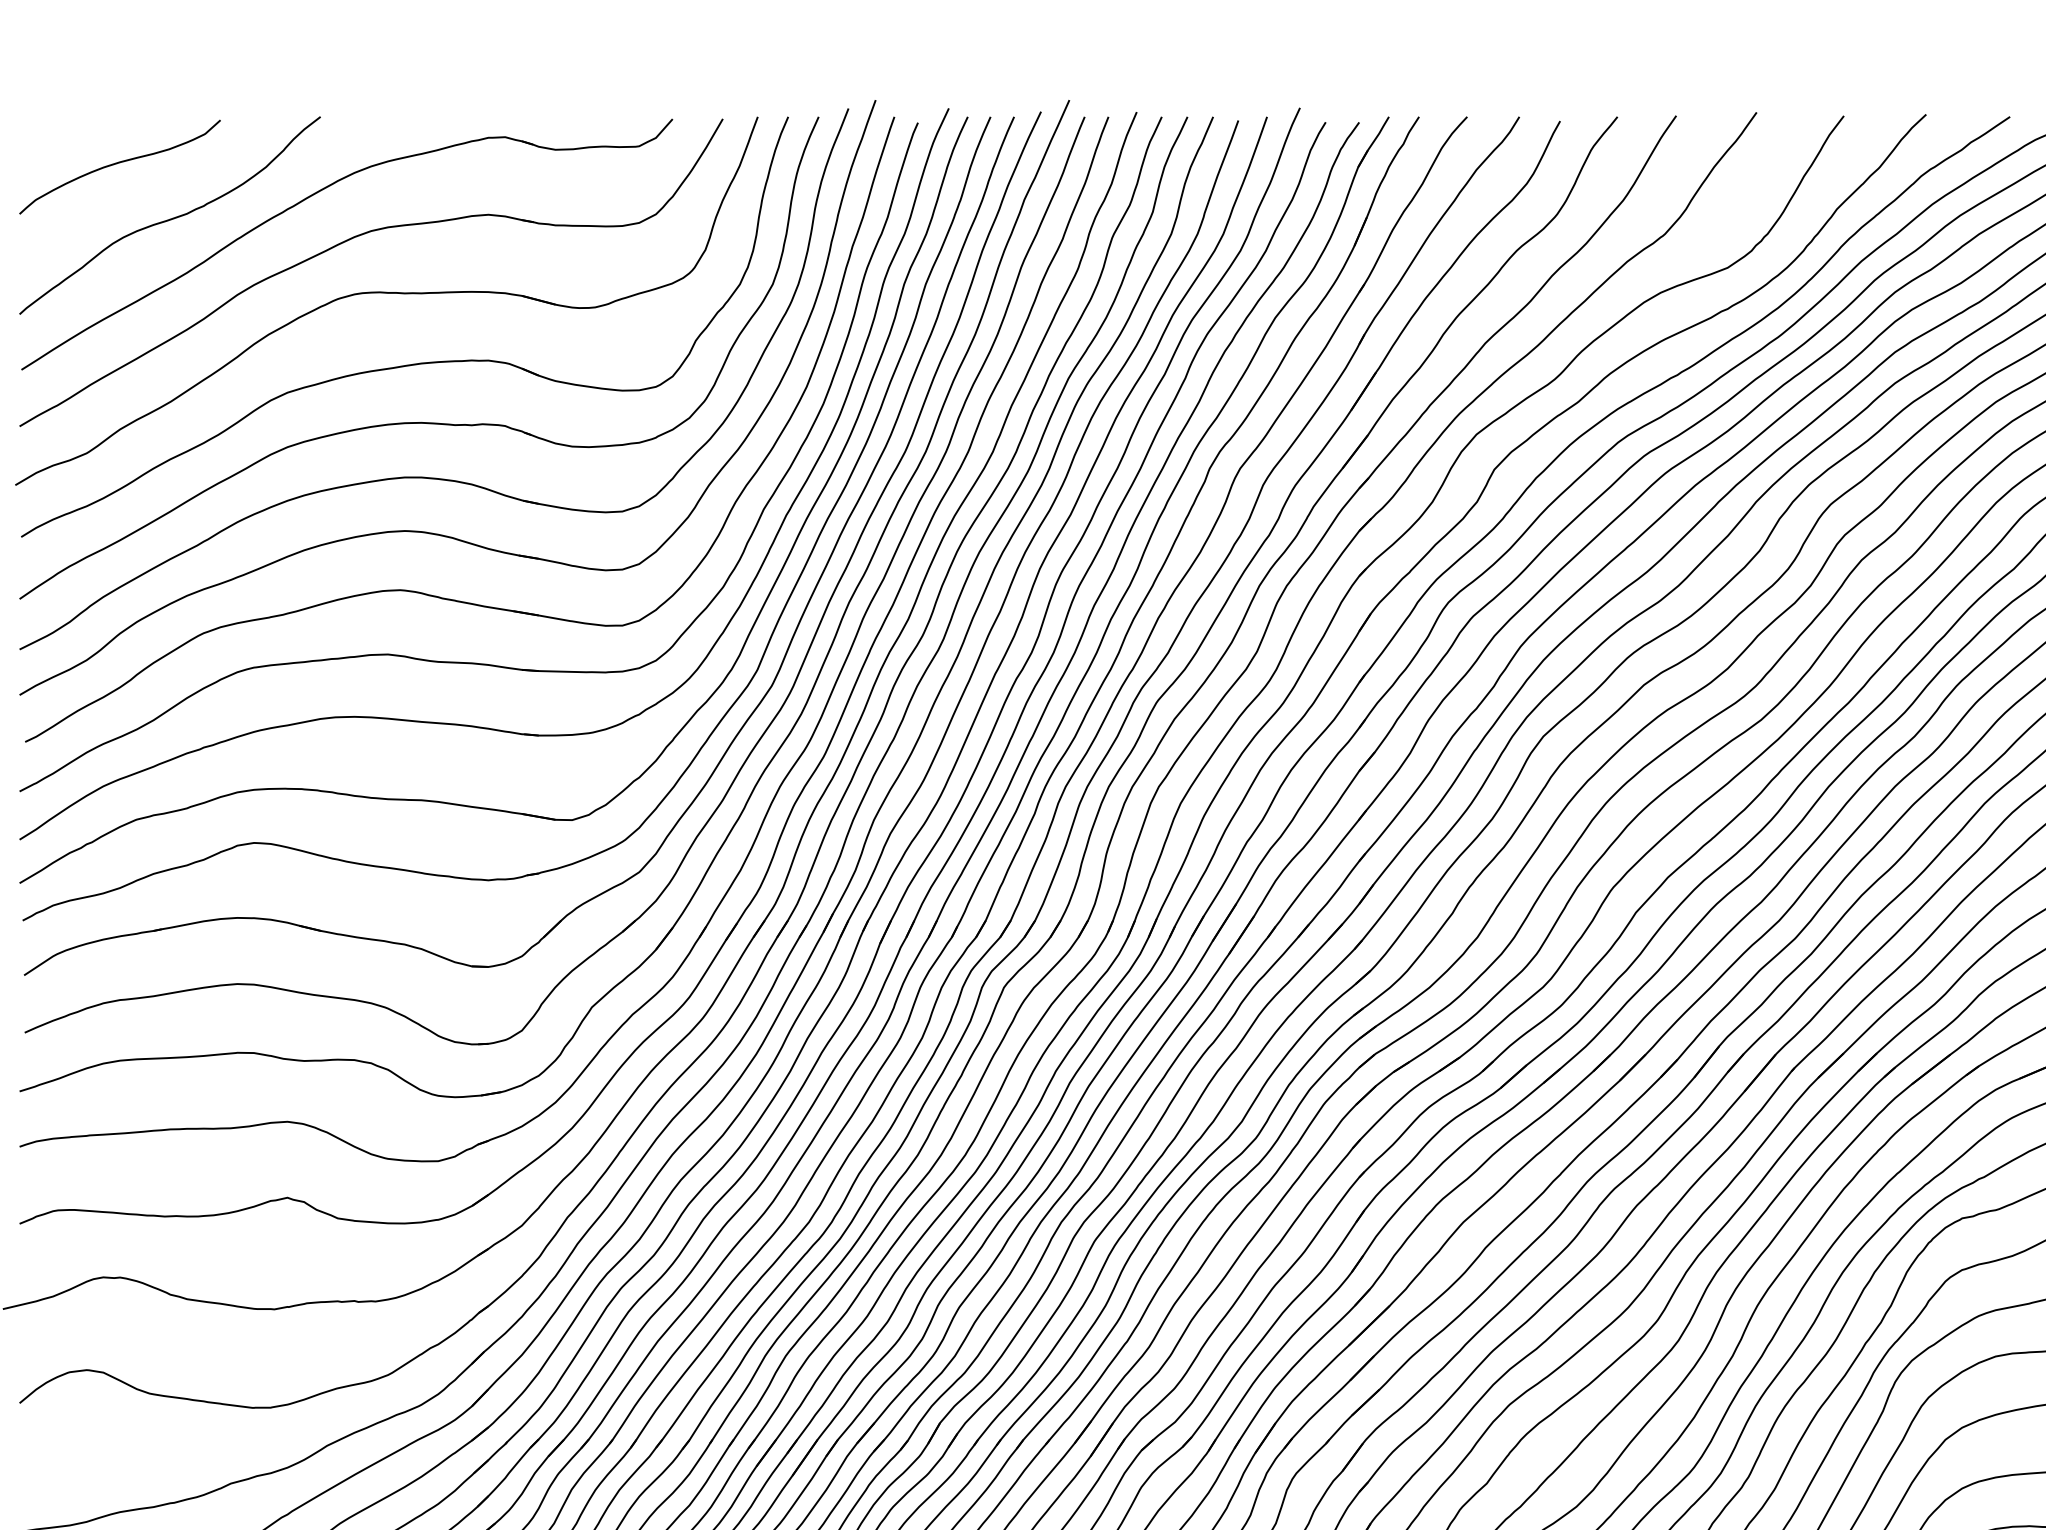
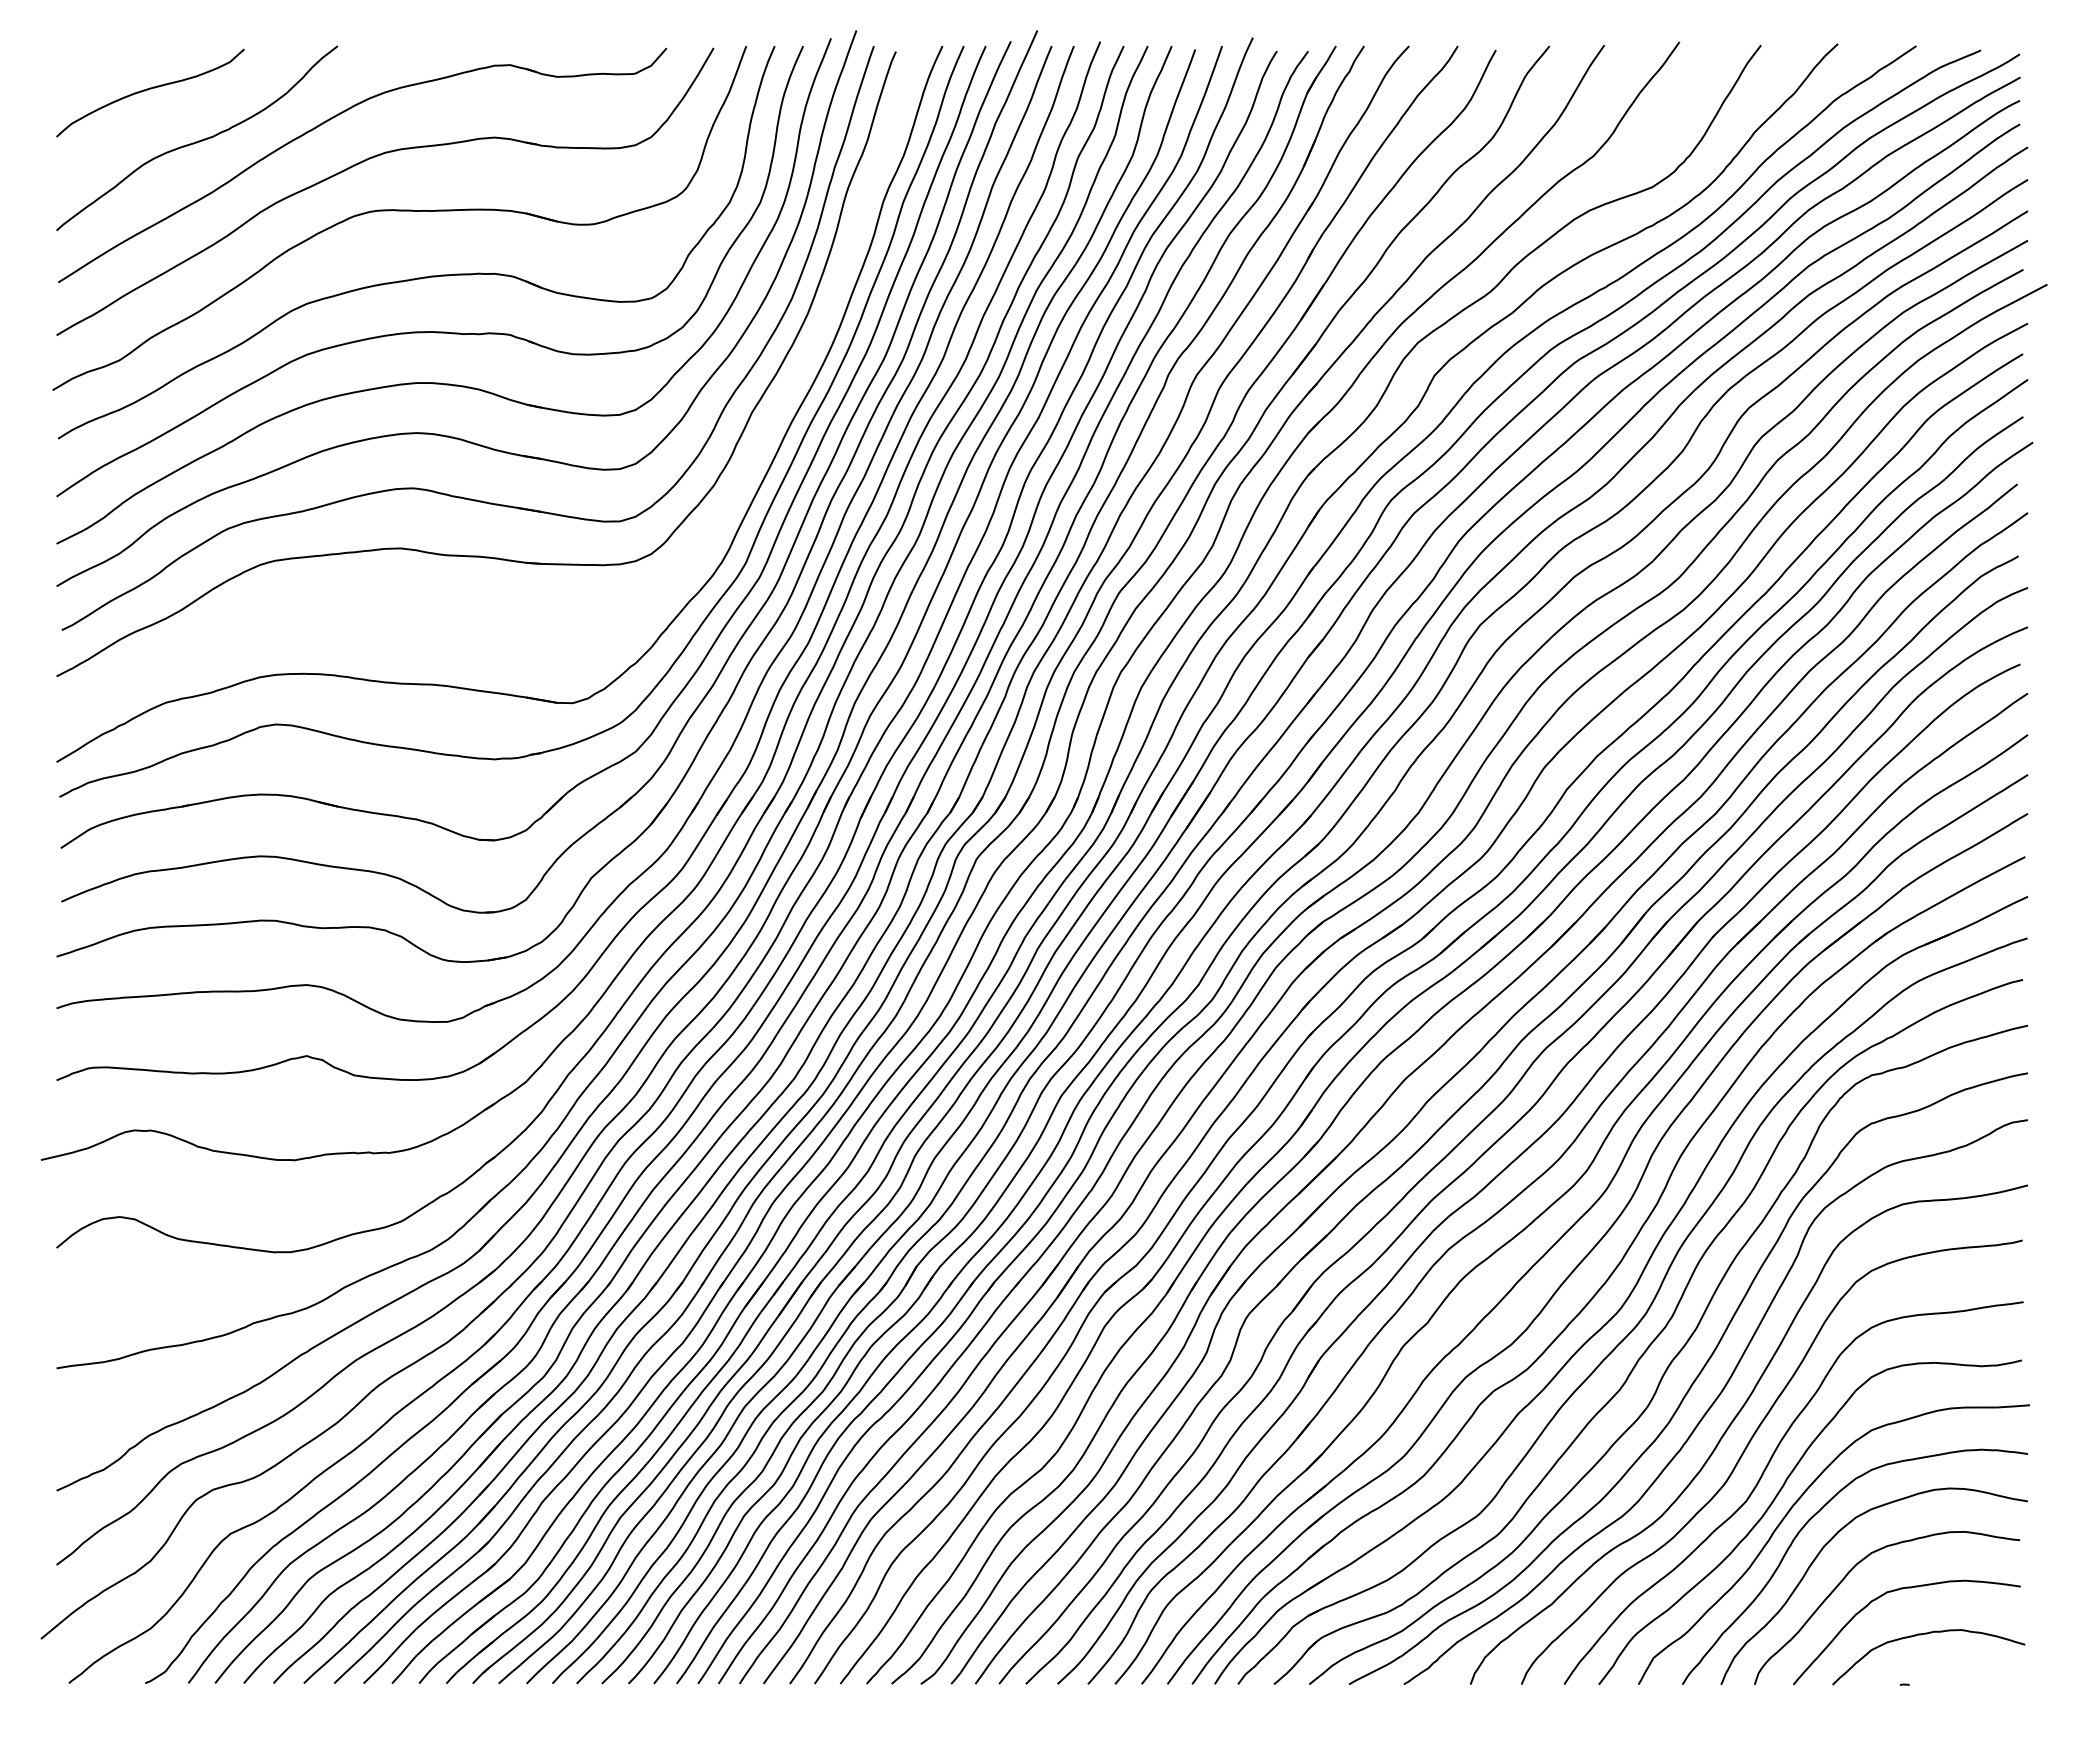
part: (455, 723) -> (463, 612), removed

